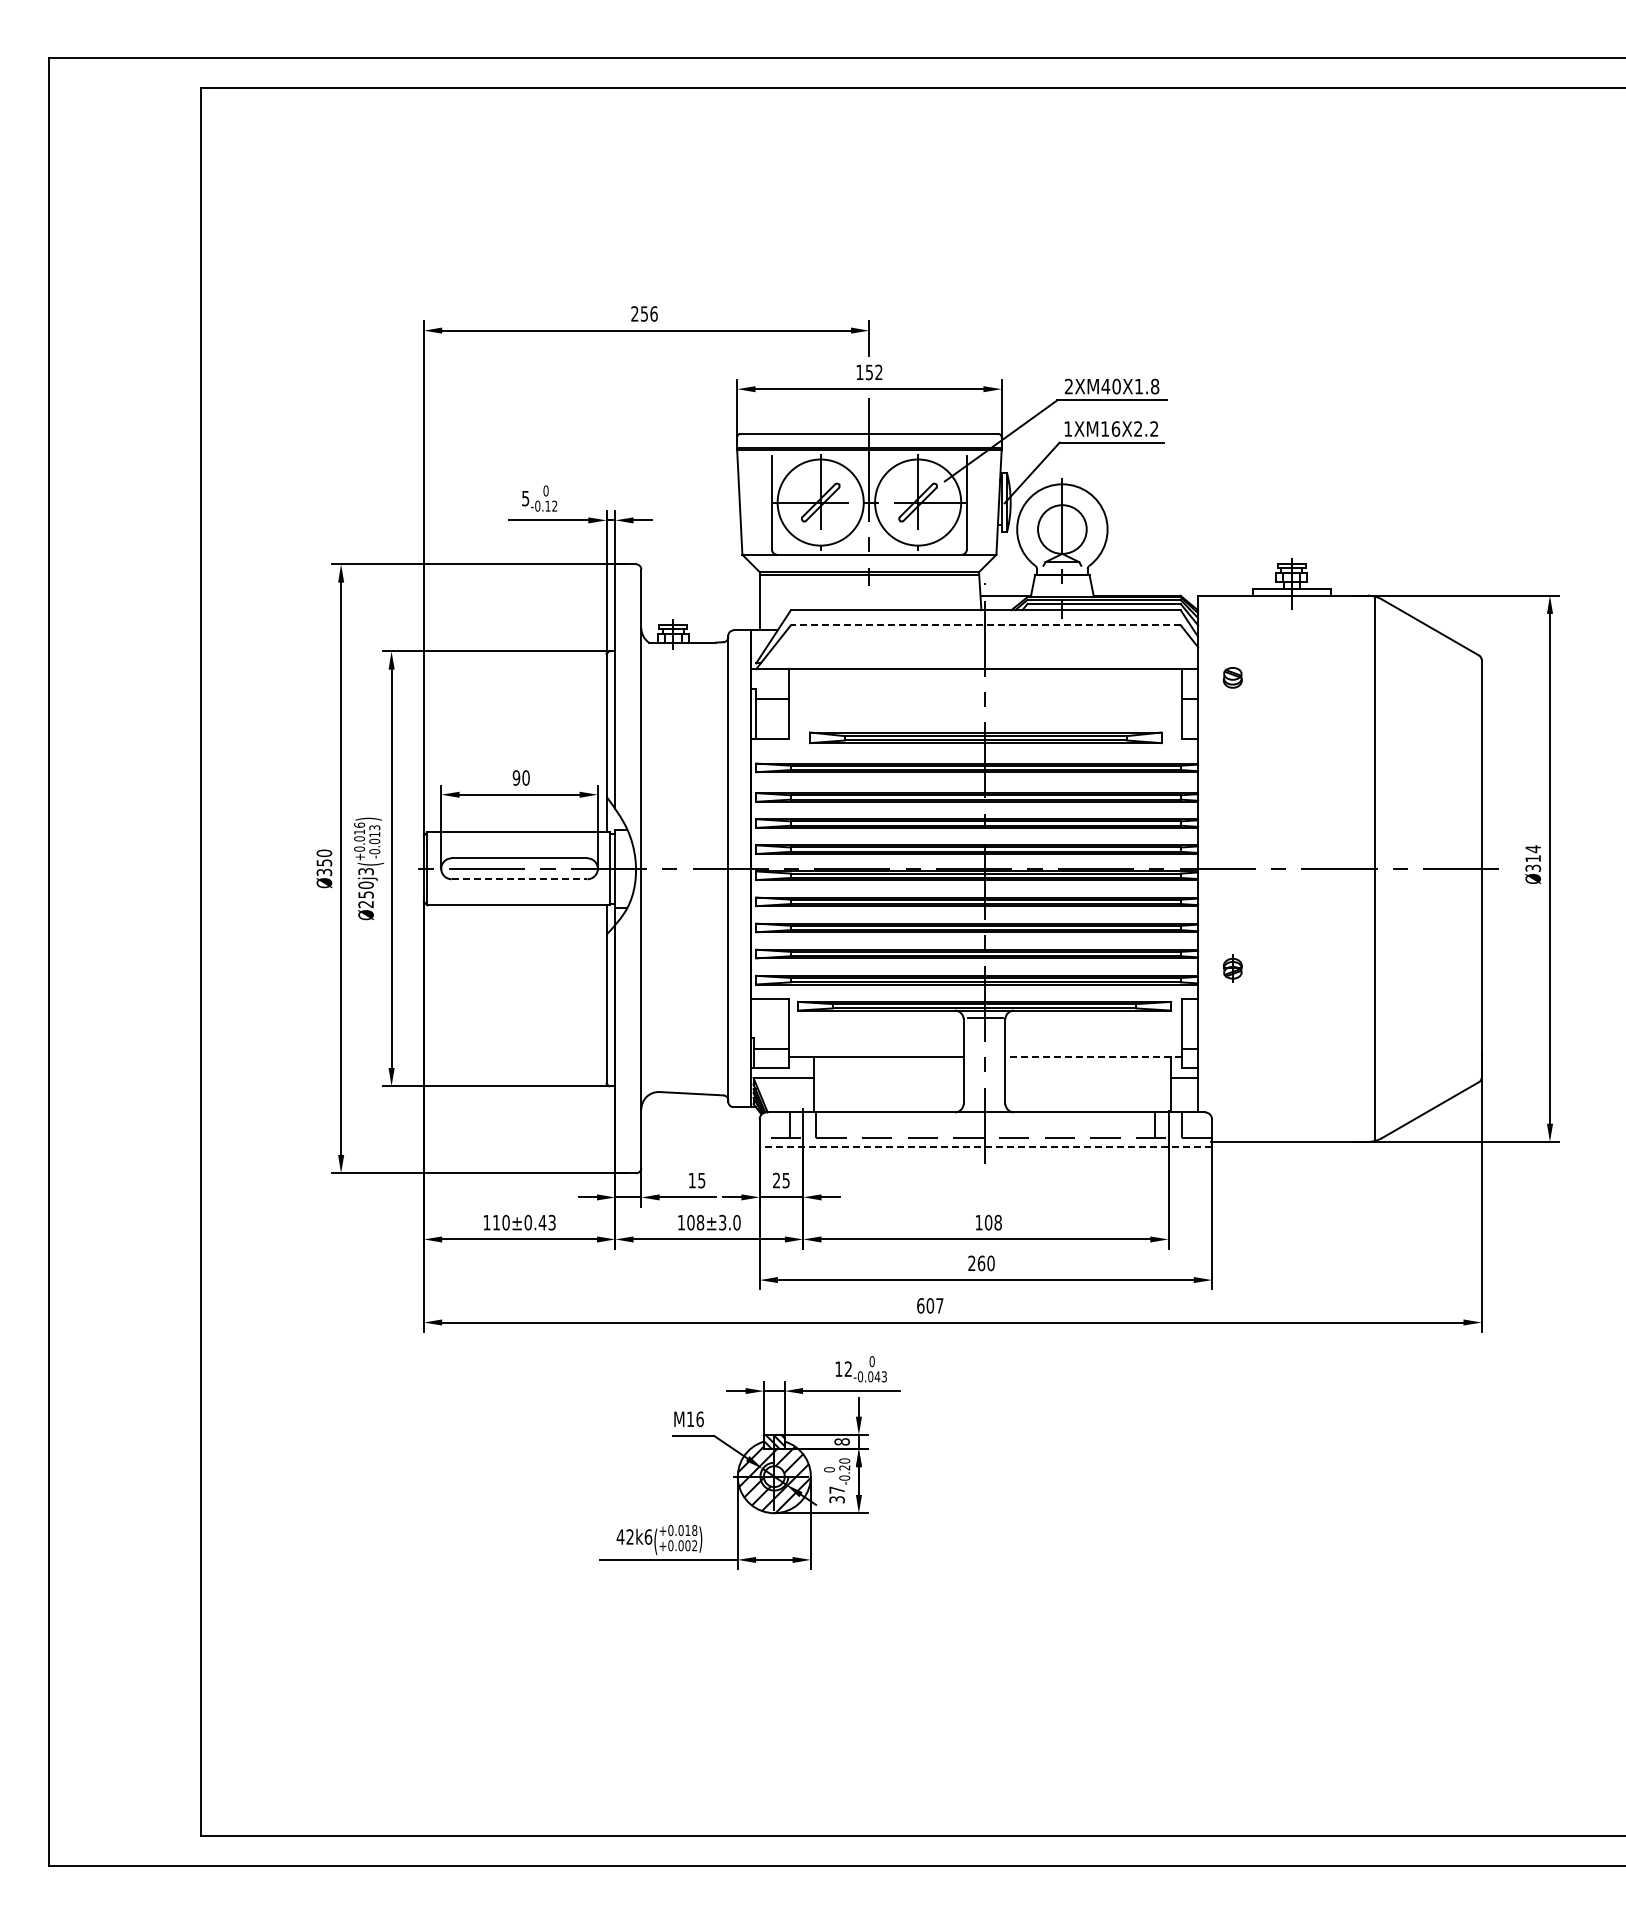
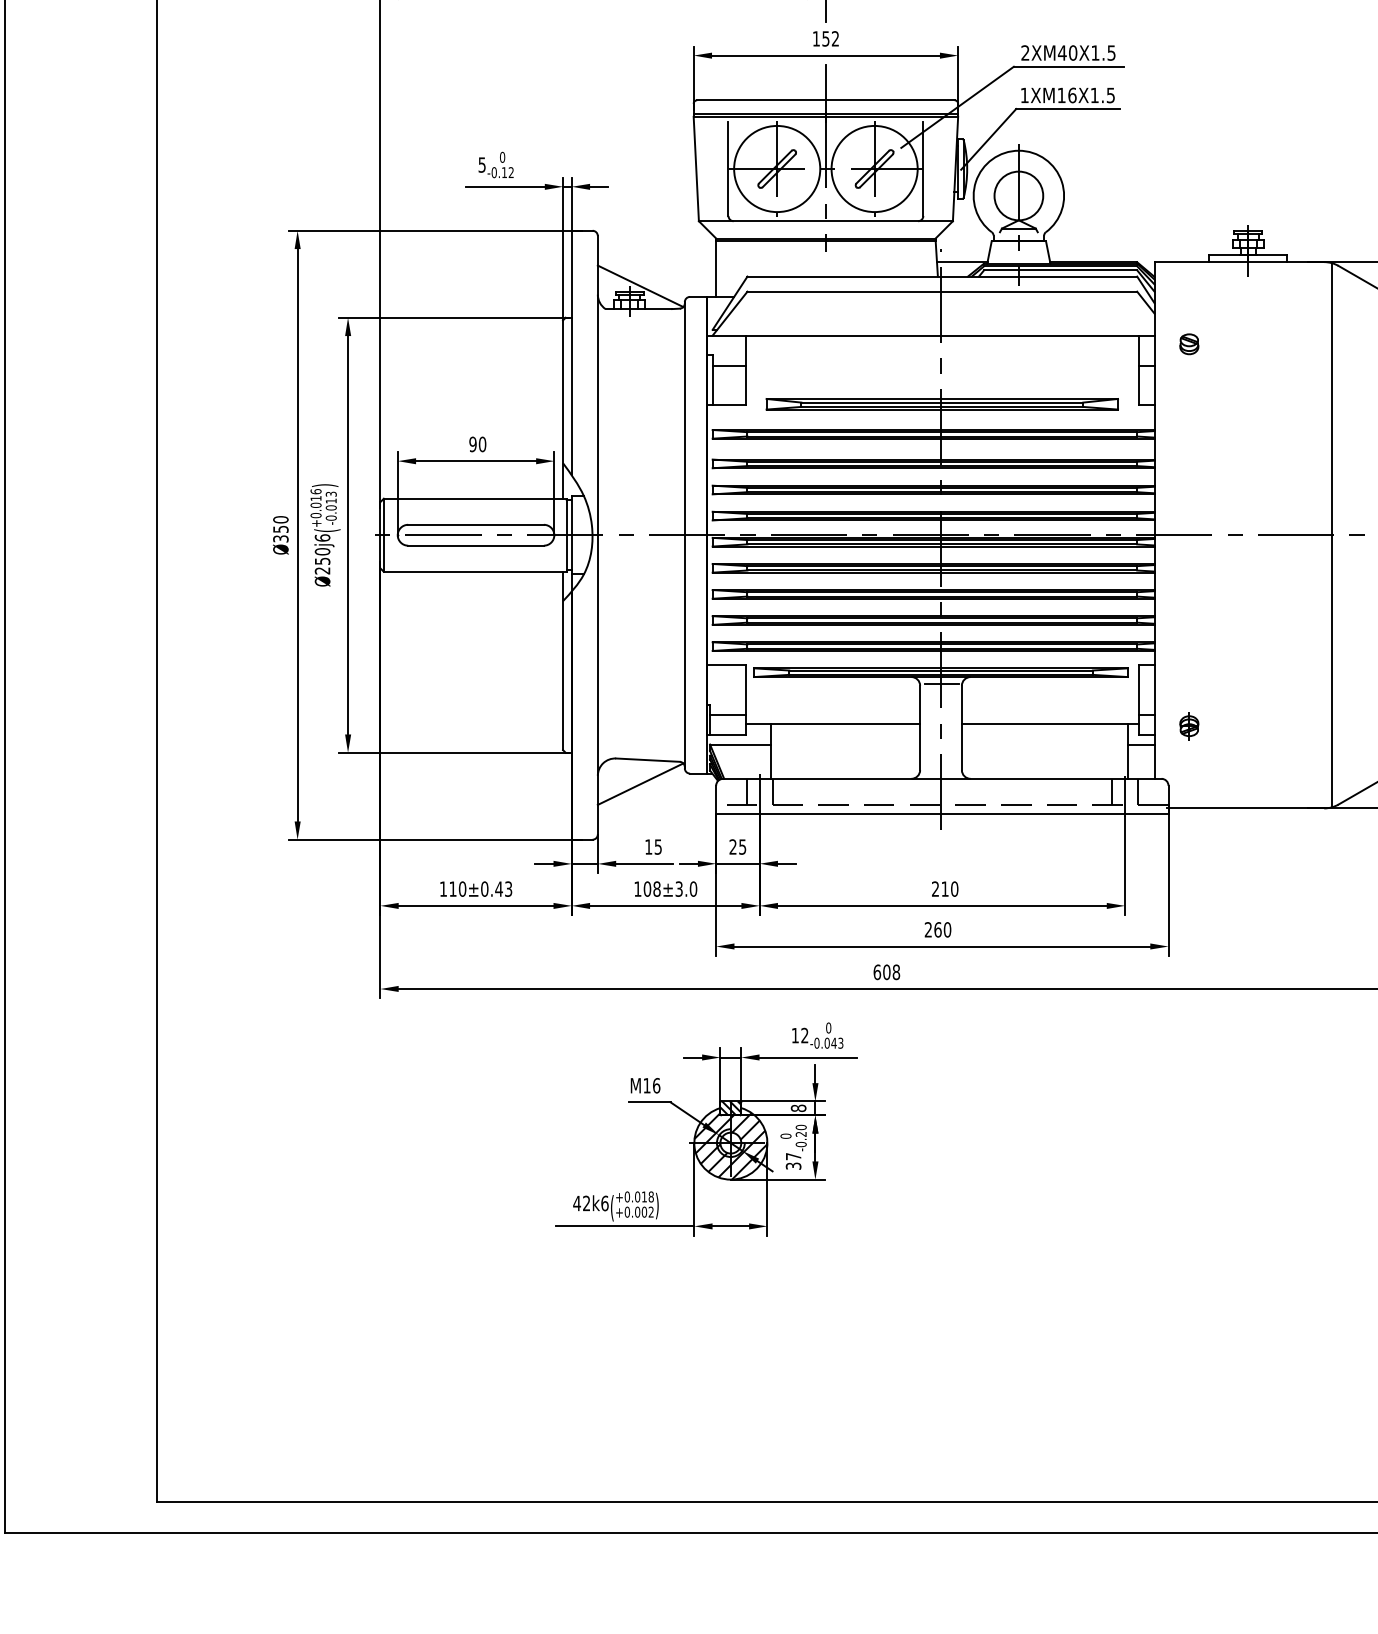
text: (1155, 386) -> (1112, 52), 2XM40X1.8 -> 2XM40X1.5
text: (1146, 428) -> (1103, 94), 1XM16X2.2 -> 1XM16X1.5
line: (683, 619) -> (640, 285), added
line: (985, 625) -> (942, 291), dashed -> solid
text: (365, 871) -> (322, 537), j3 -> j6
line: (519, 879) -> (476, 545), dashed -> solid
part: (1232, 968) -> (1189, 725), moved
line: (1093, 1057) -> (1050, 723), dashed -> solid
line: (683, 1117) -> (640, 783), added
line: (985, 1147) -> (942, 813), dashed -> solid
text: (988, 1222) -> (945, 888), 108 -> 210
text: (939, 1305) -> (896, 971), 607 -> 608

